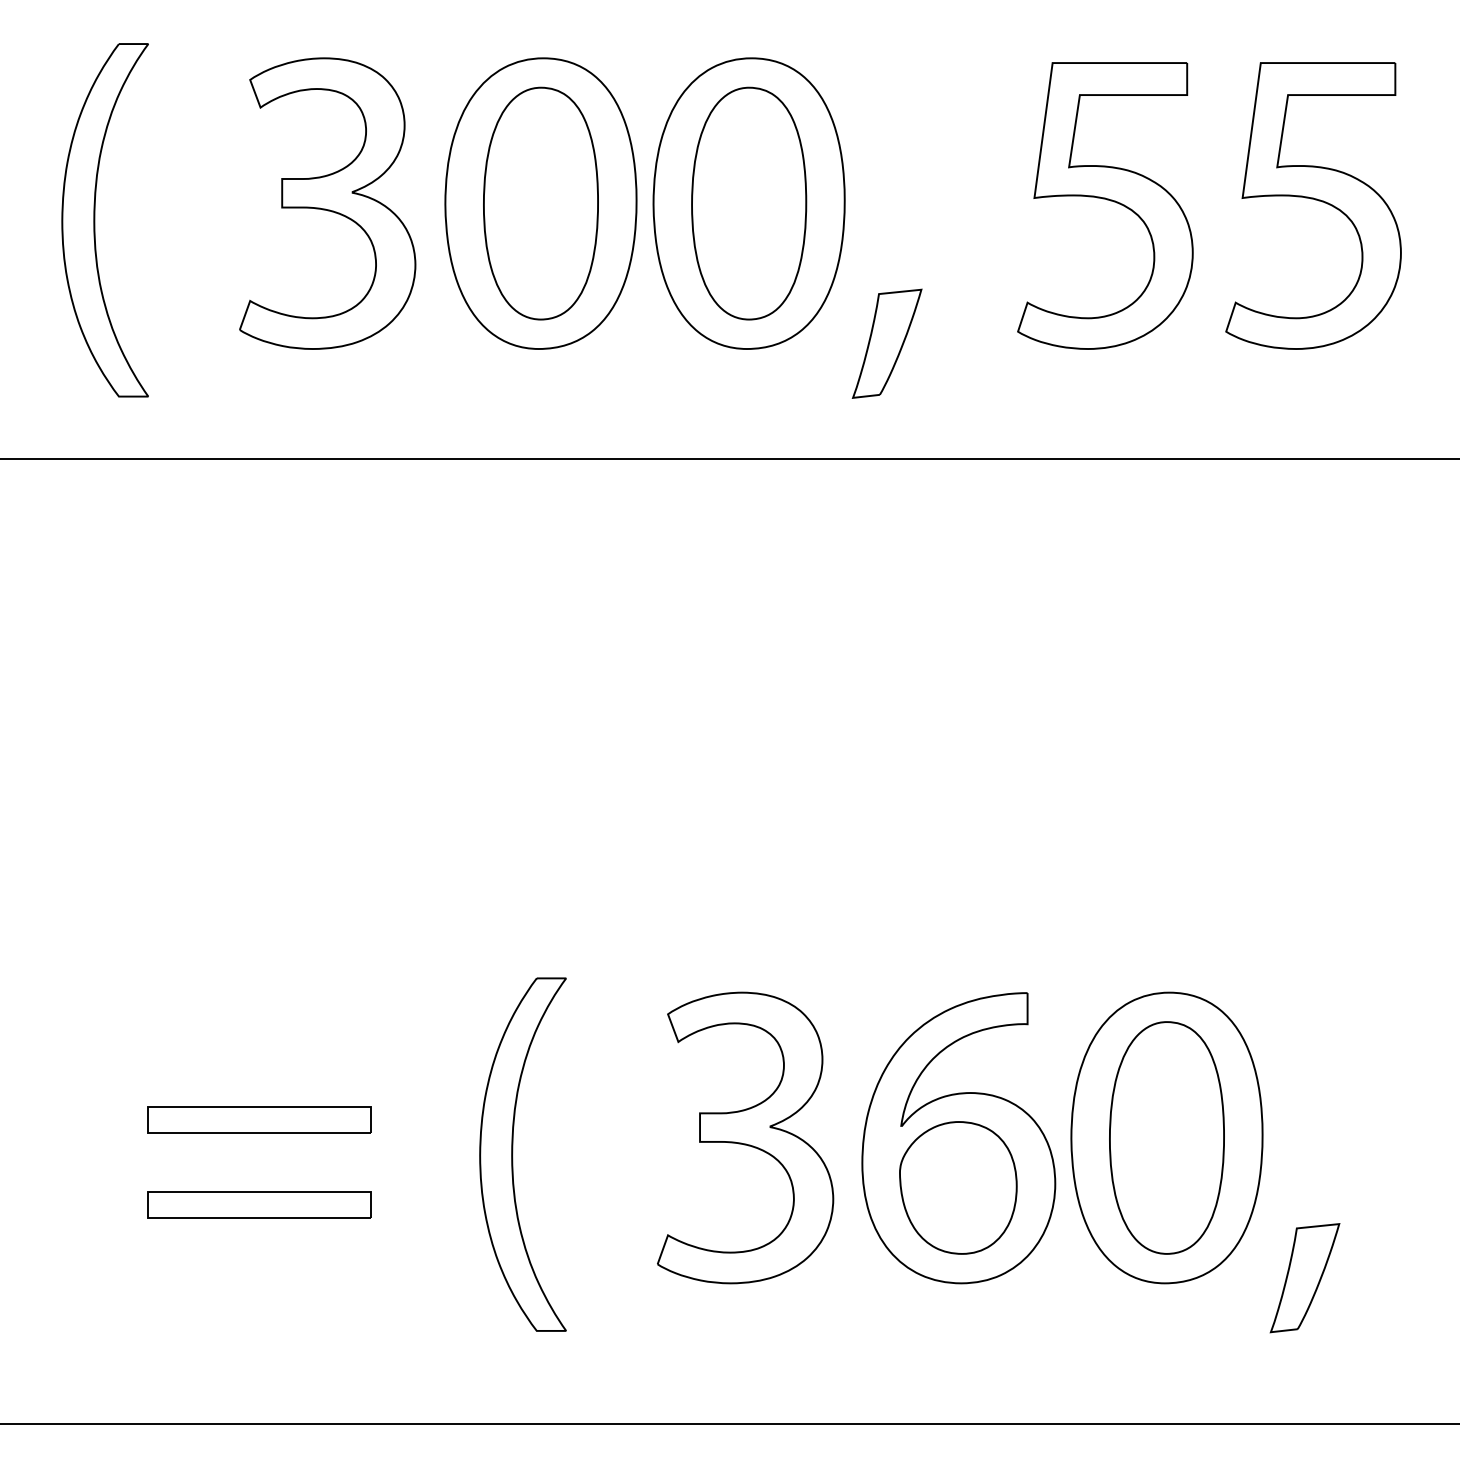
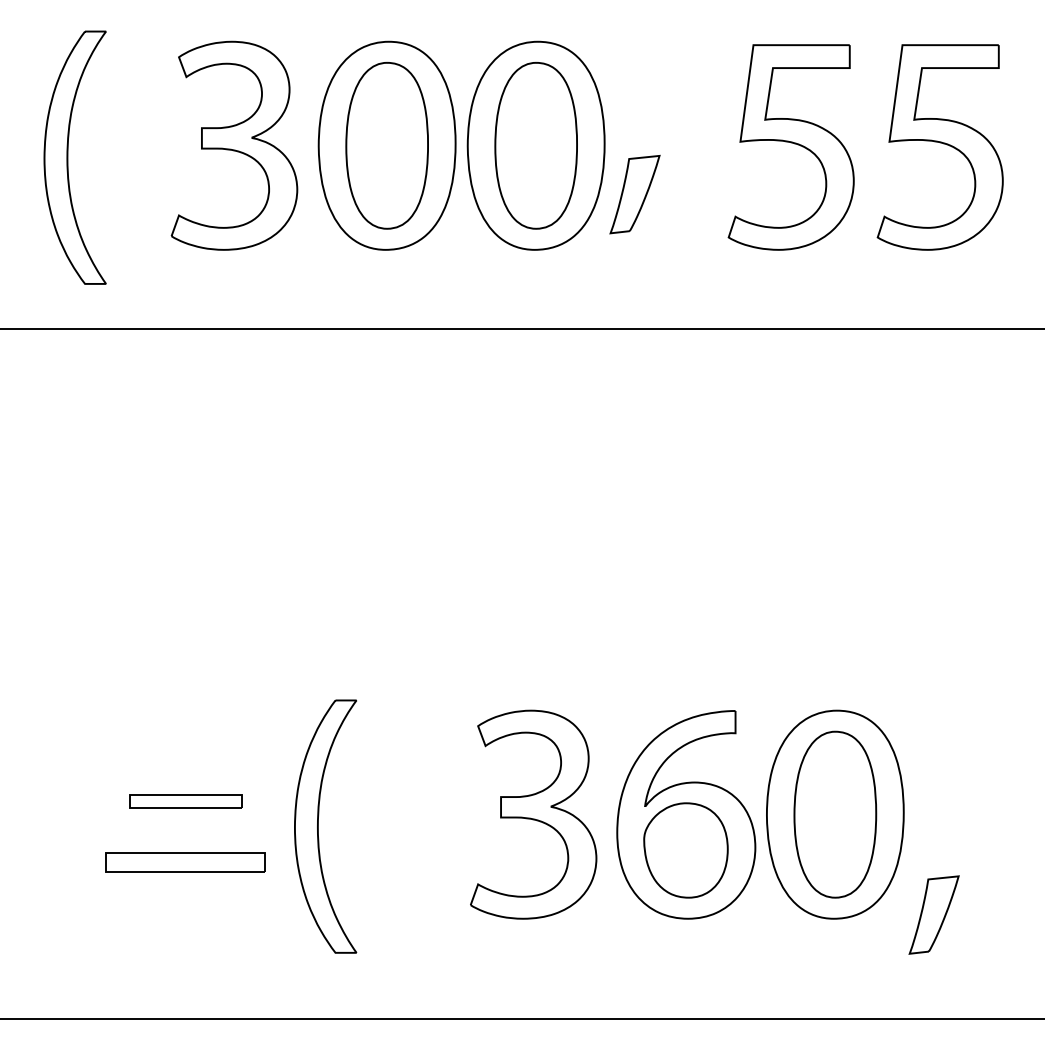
part: (886, 343) -> (634, 194), moved
part: (259, 1119) -> (185, 801), size x0.7
part: (513, 1154) -> (318, 826), moved

